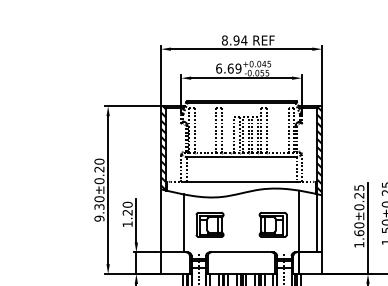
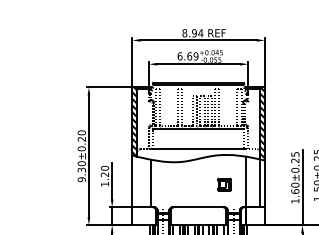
part: (209, 224) -> (172, 184), removed
part: (272, 224) -> (224, 184), size x0.6

